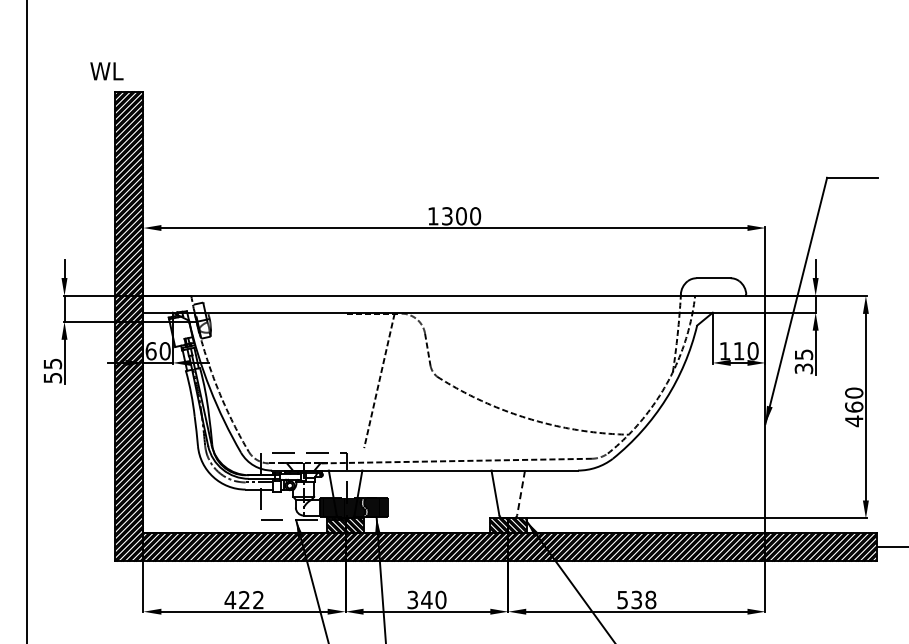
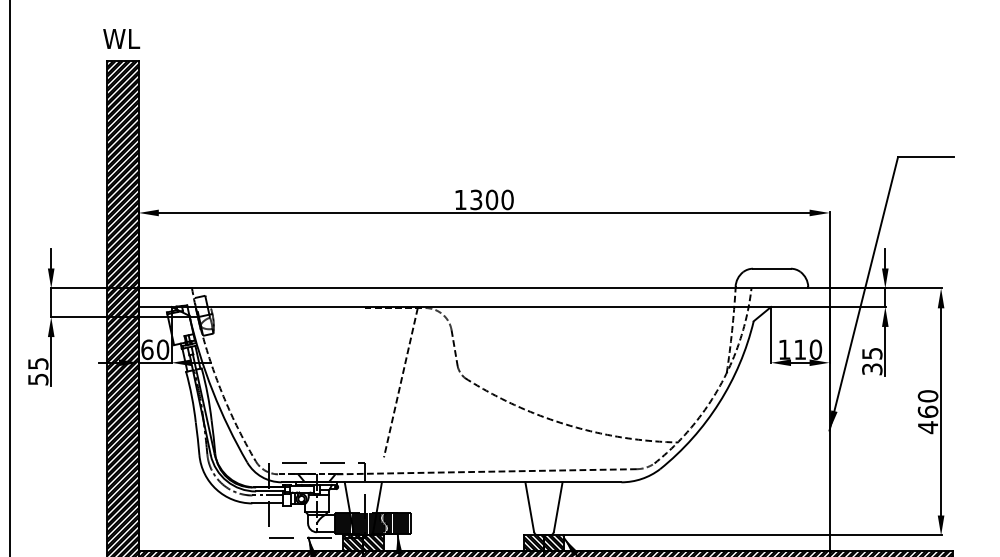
text: (106, 71) -> (121, 39), moved
line: (521, 492) -> (558, 506), dashed -> solid

